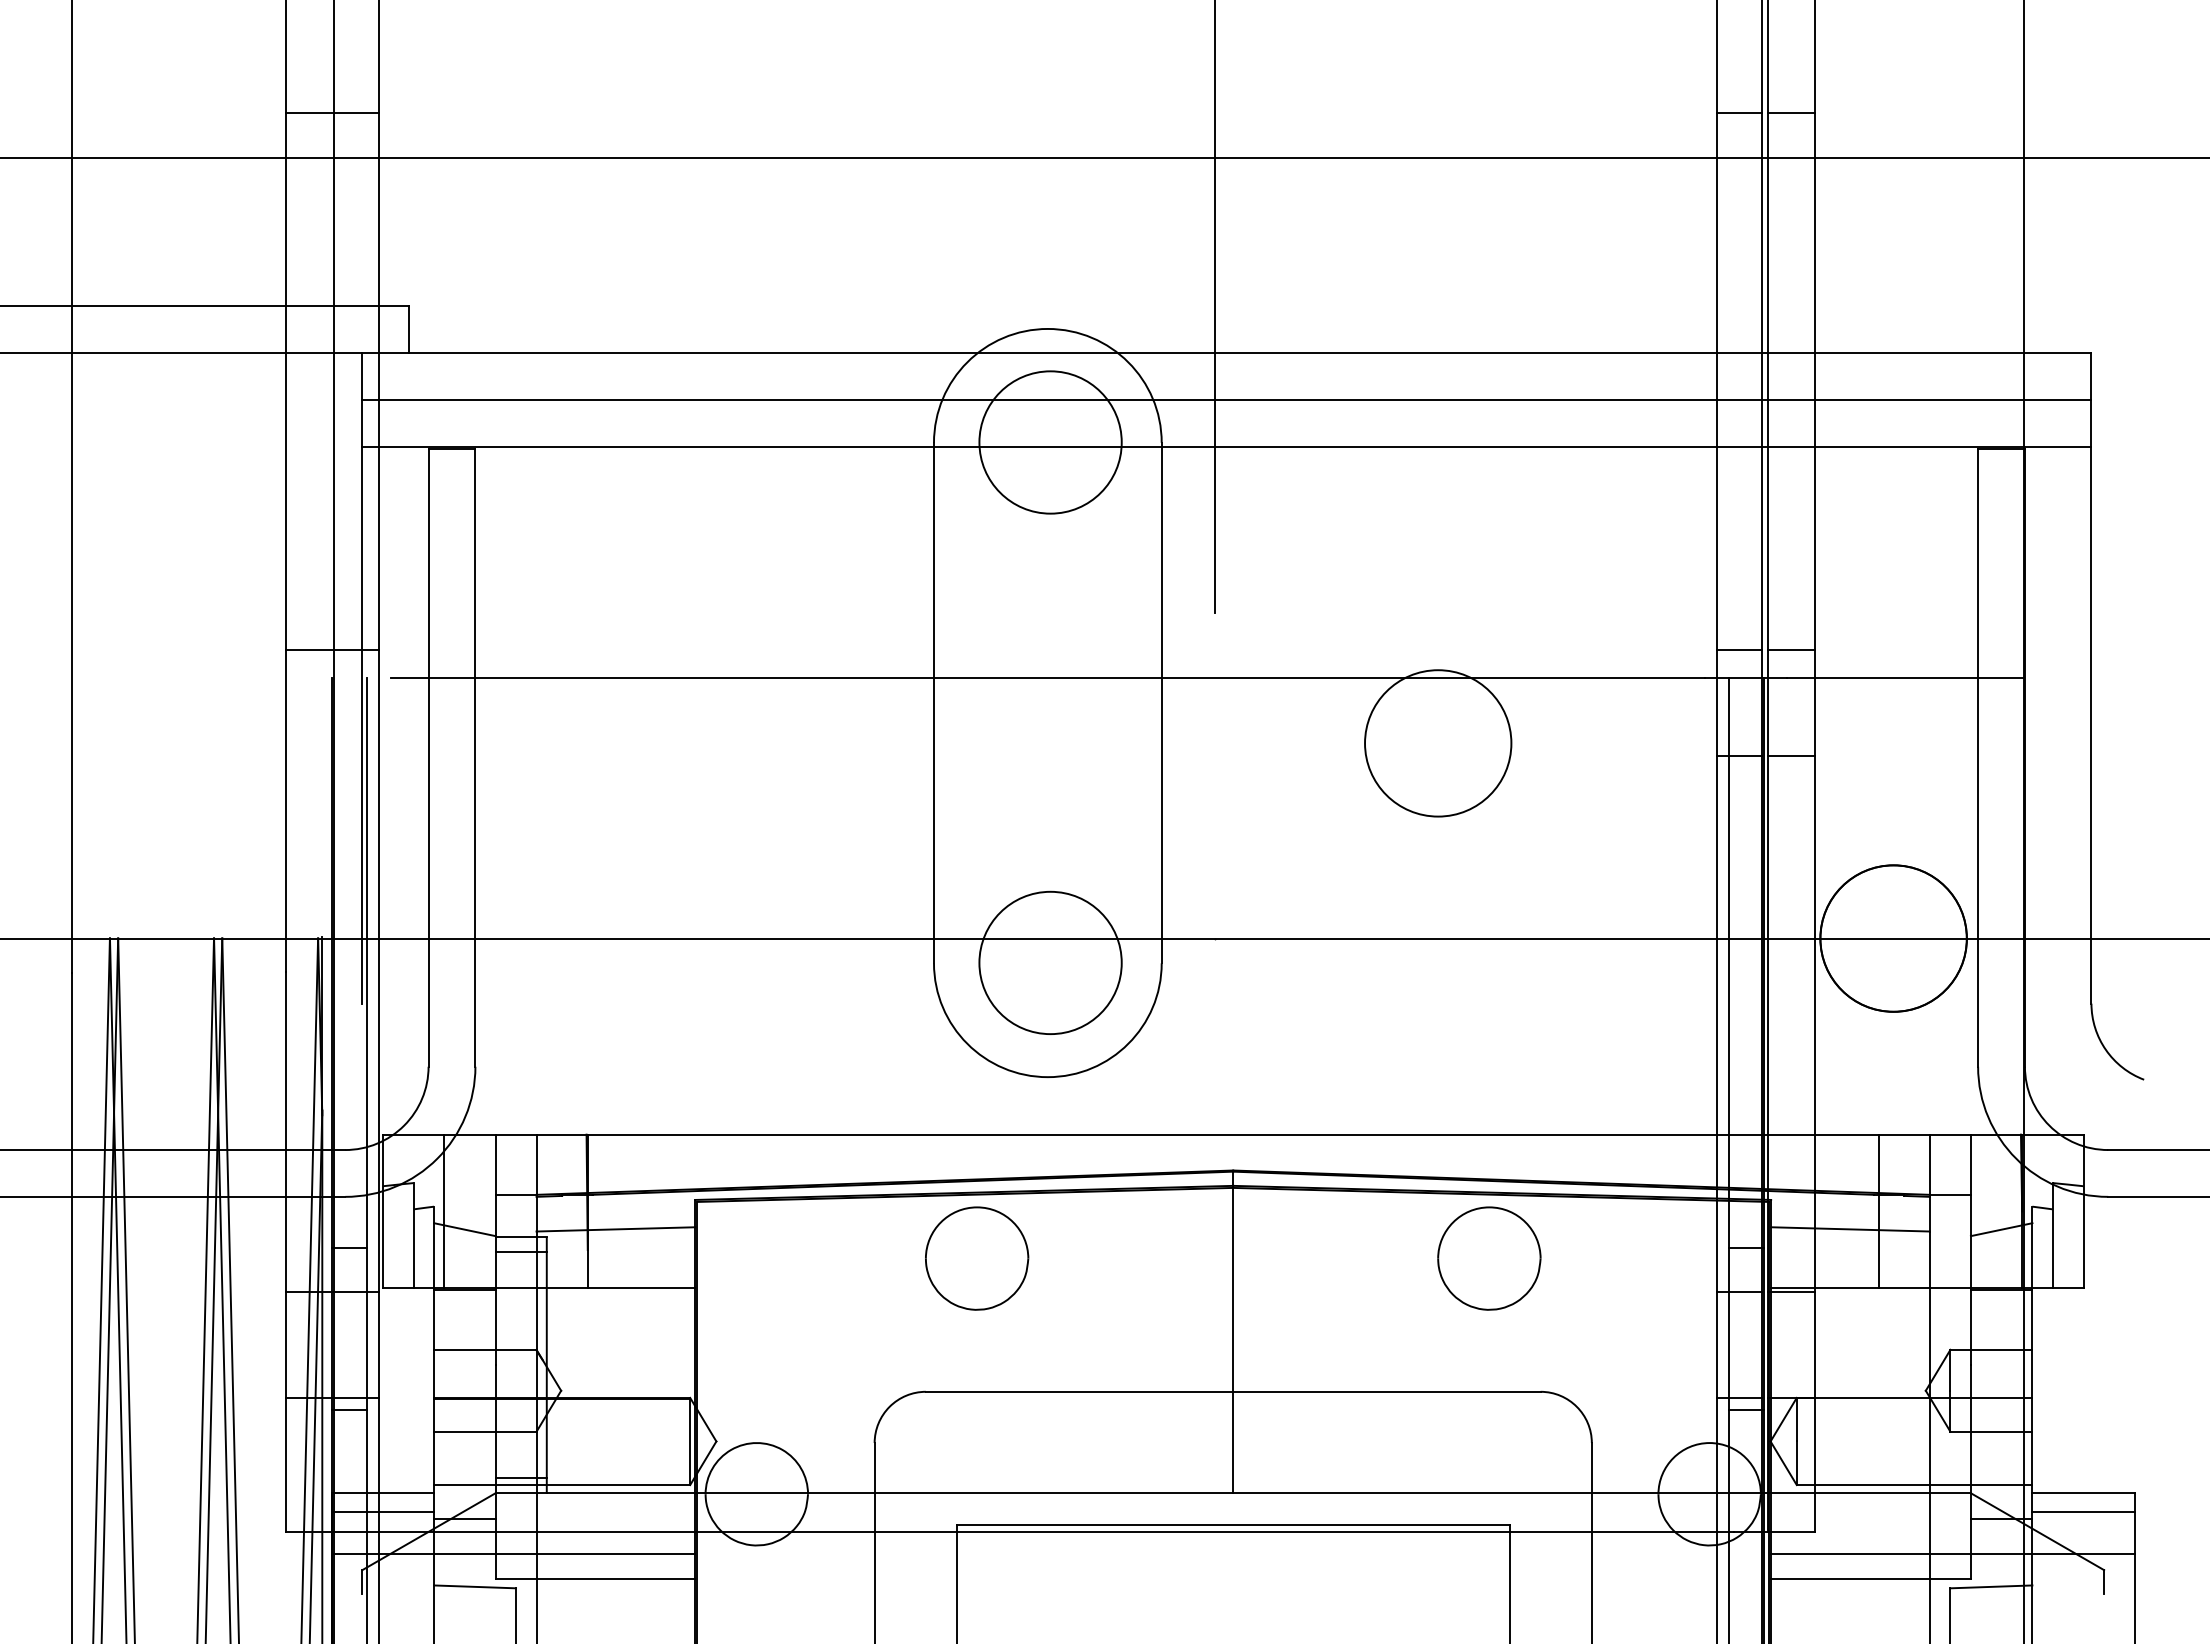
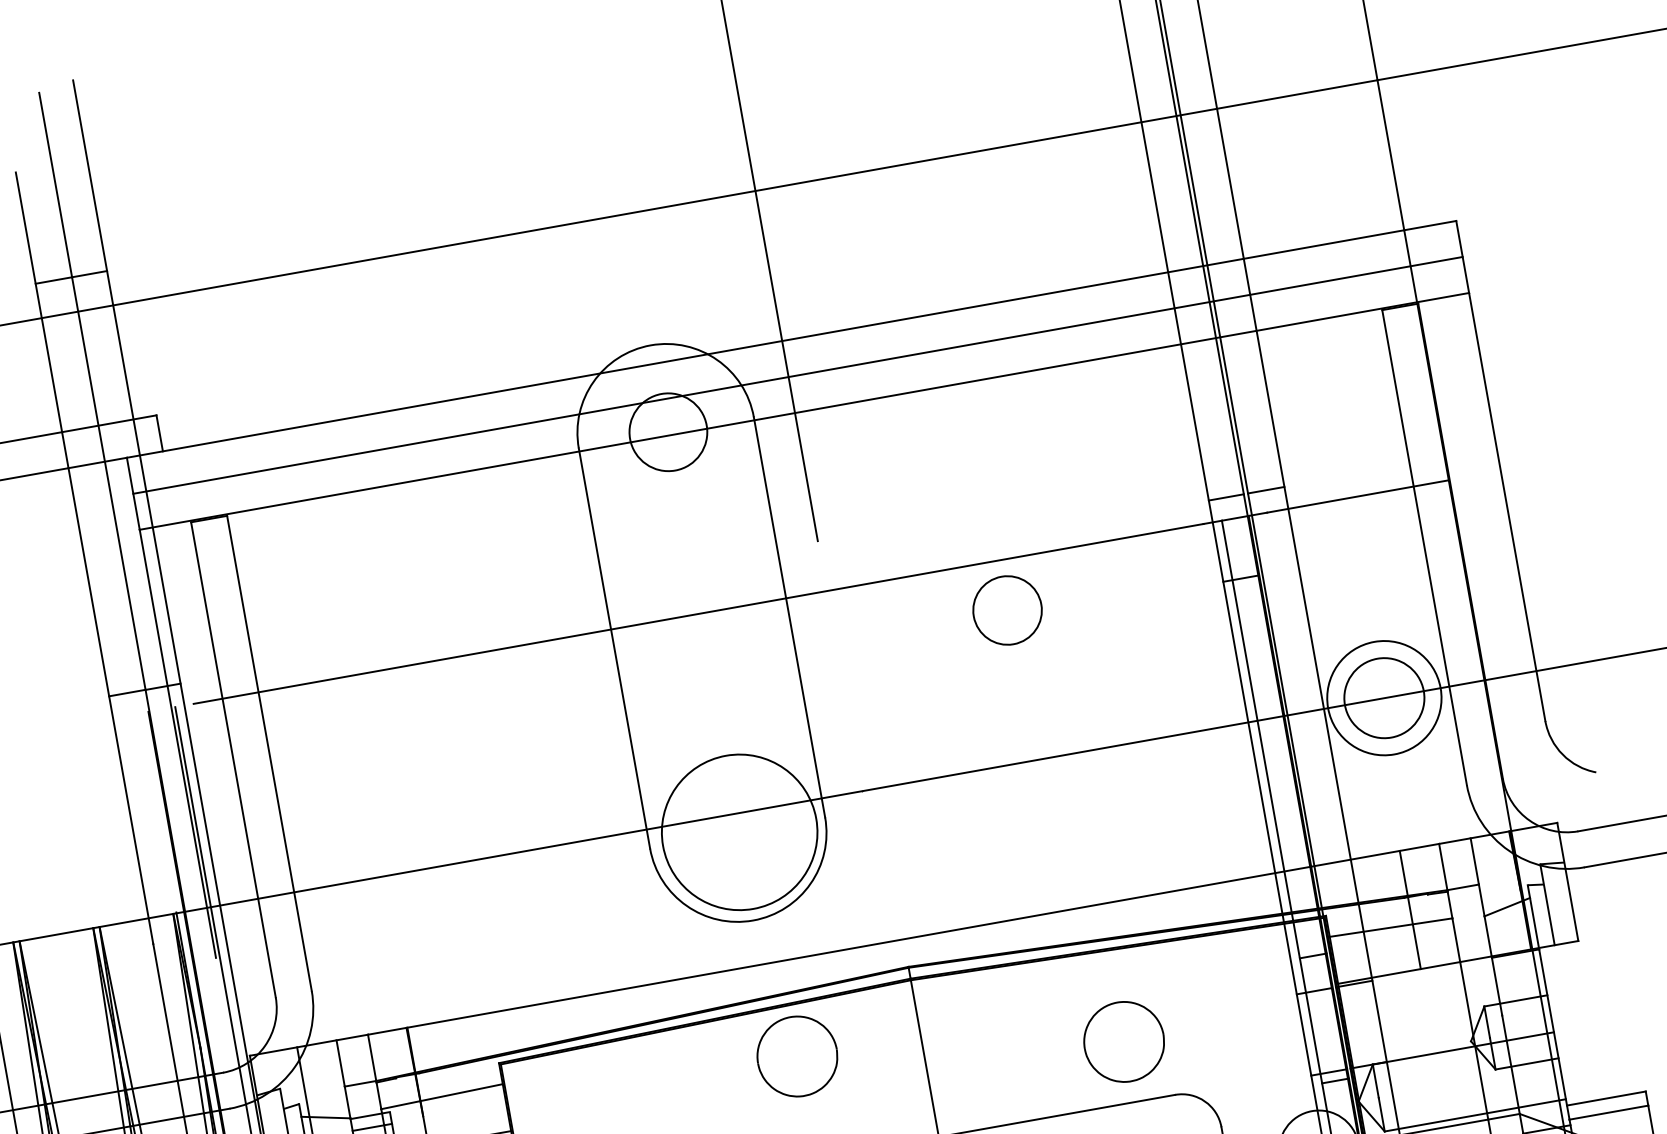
line: (1739, 113) -> (1152, 85), removed
line: (1791, 113) -> (1192, 77), removed
circle: (1050, 442) -> (668, 432), size x0.7
circle: (1438, 743) -> (1007, 610), size x0.6
line: (1791, 755) -> (1280, 571), removed
circle: (1893, 938) -> (1384, 698), size x0.7
circle: (1050, 962) -> (739, 832), size x1.4
part: (977, 1258) -> (797, 1056), moved
part: (1489, 1258) -> (1124, 1041), moved

